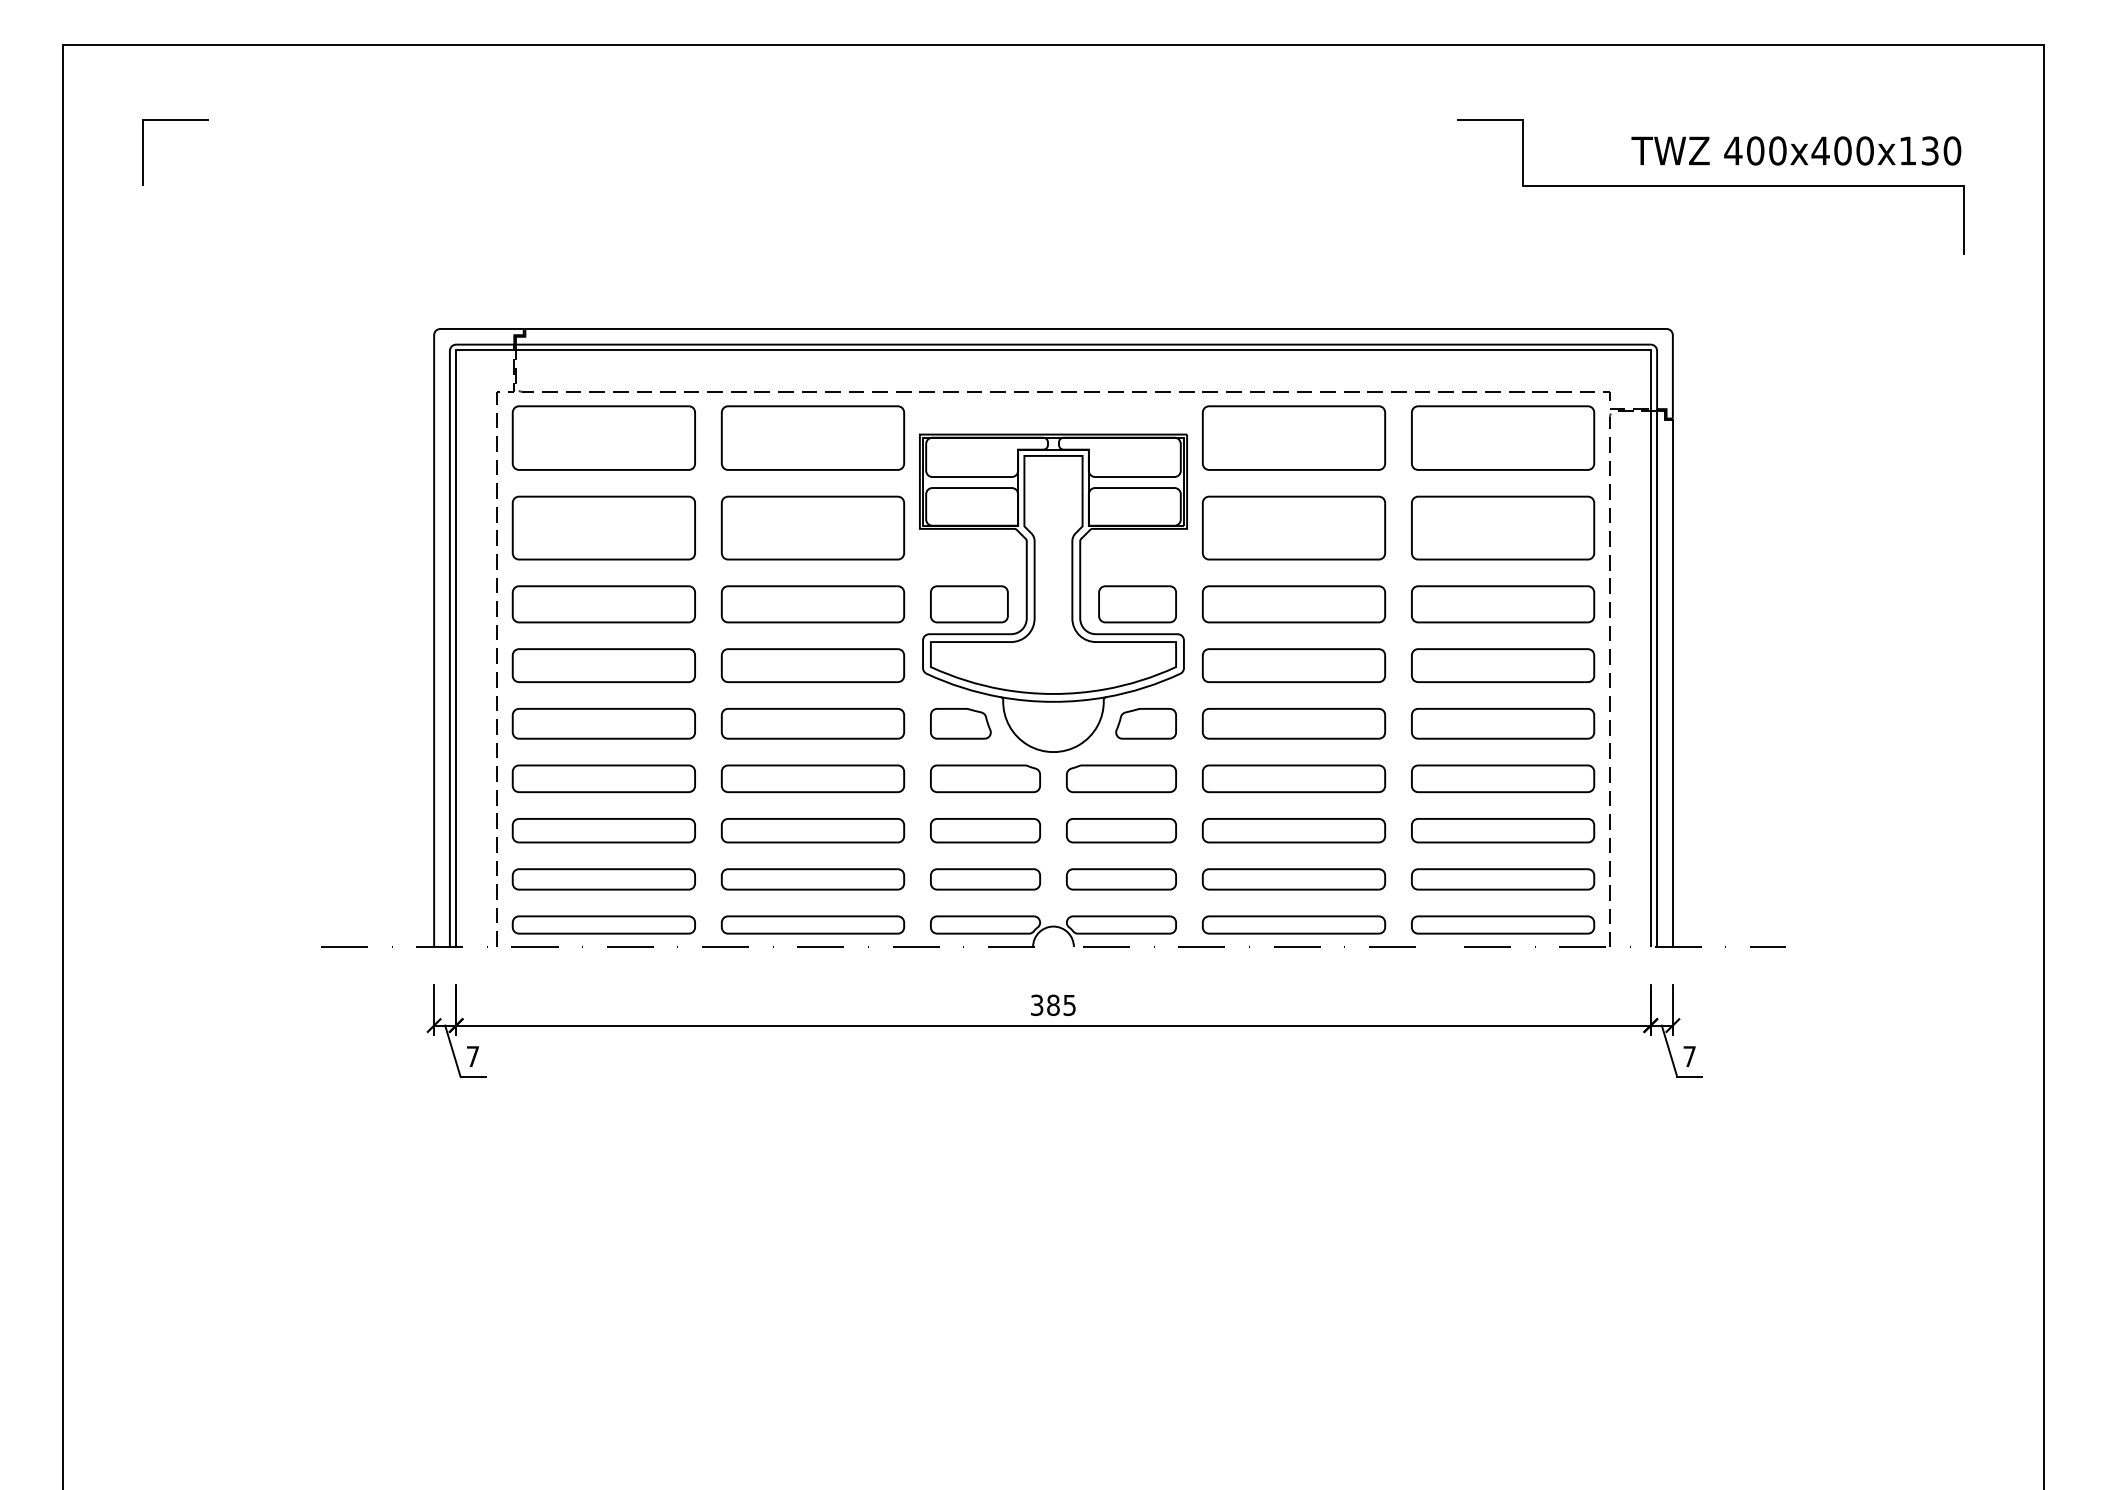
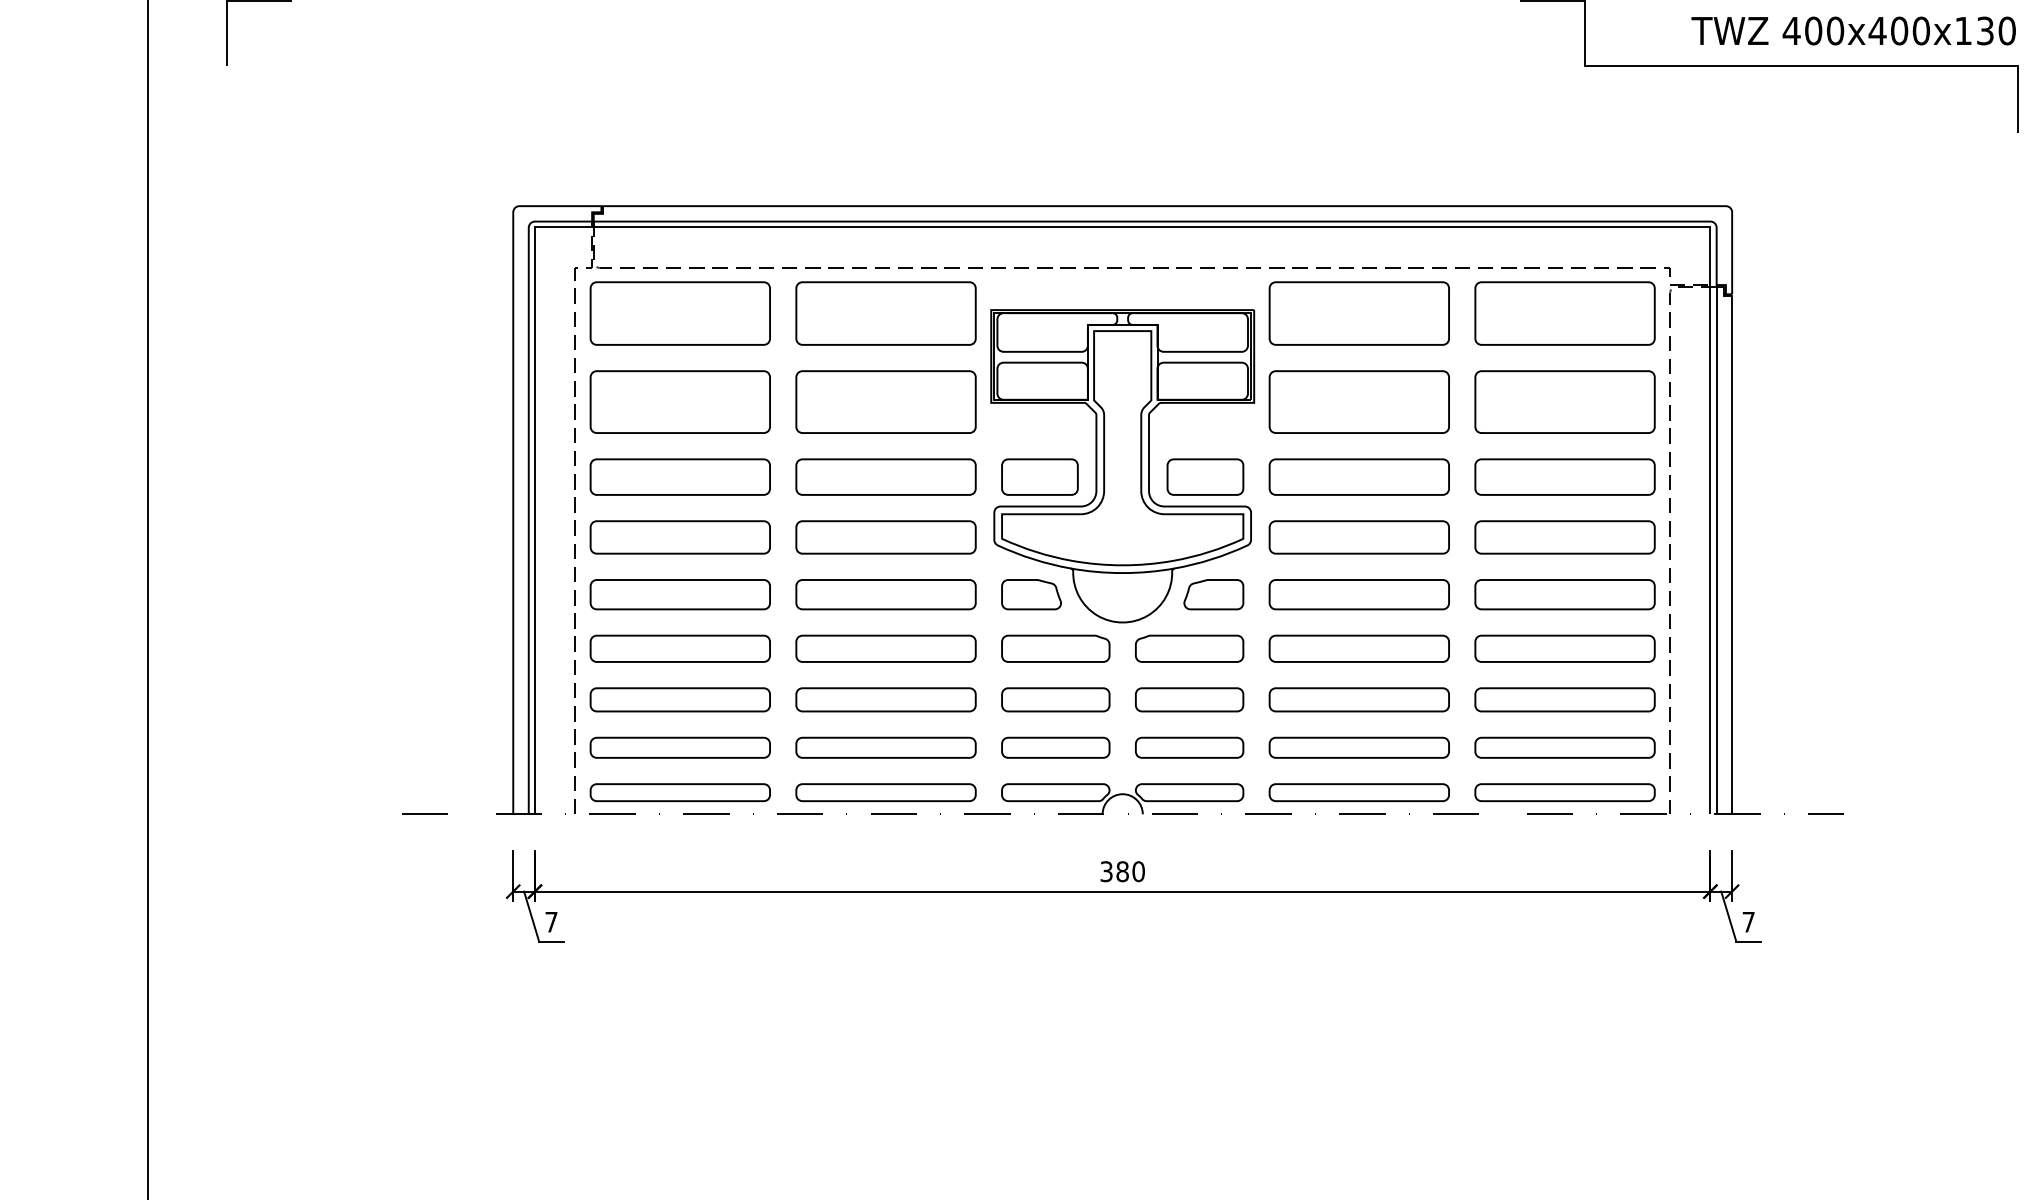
text: (1069, 1005) -> (1138, 871), 385 -> 380

